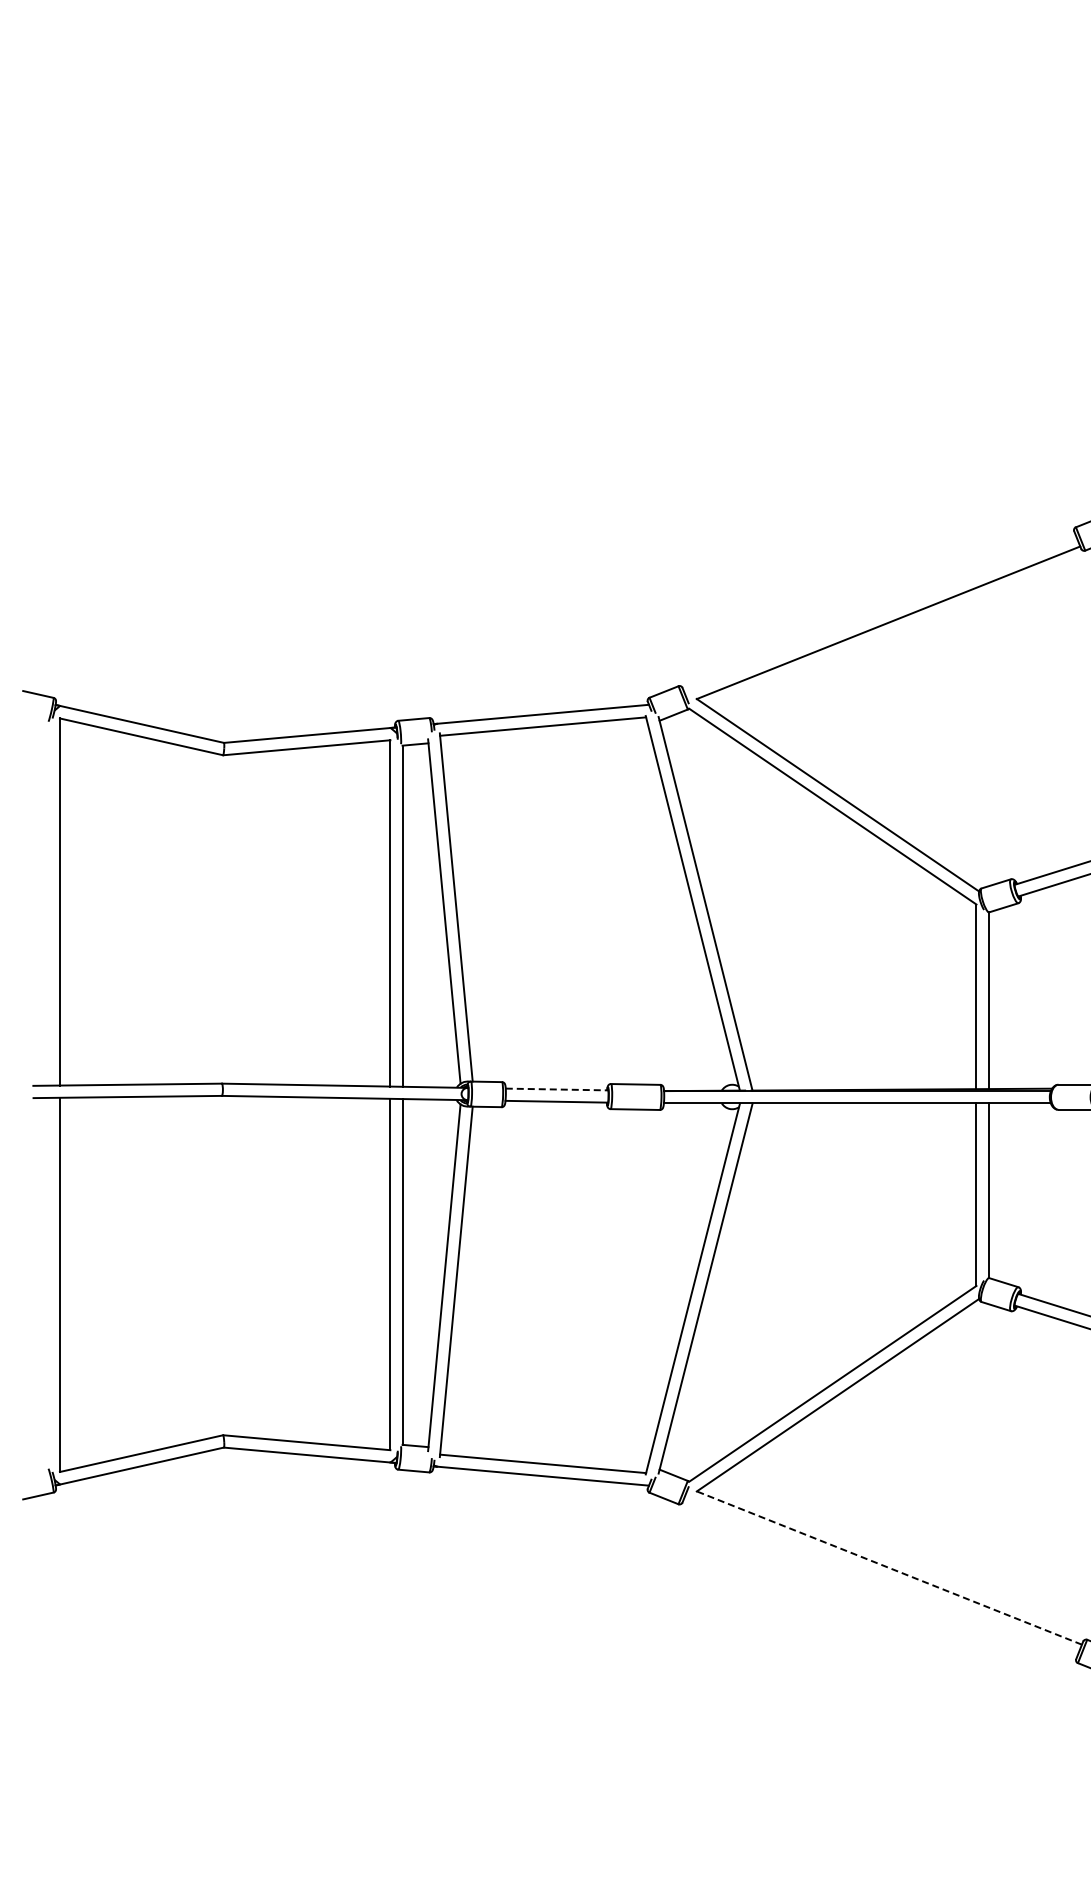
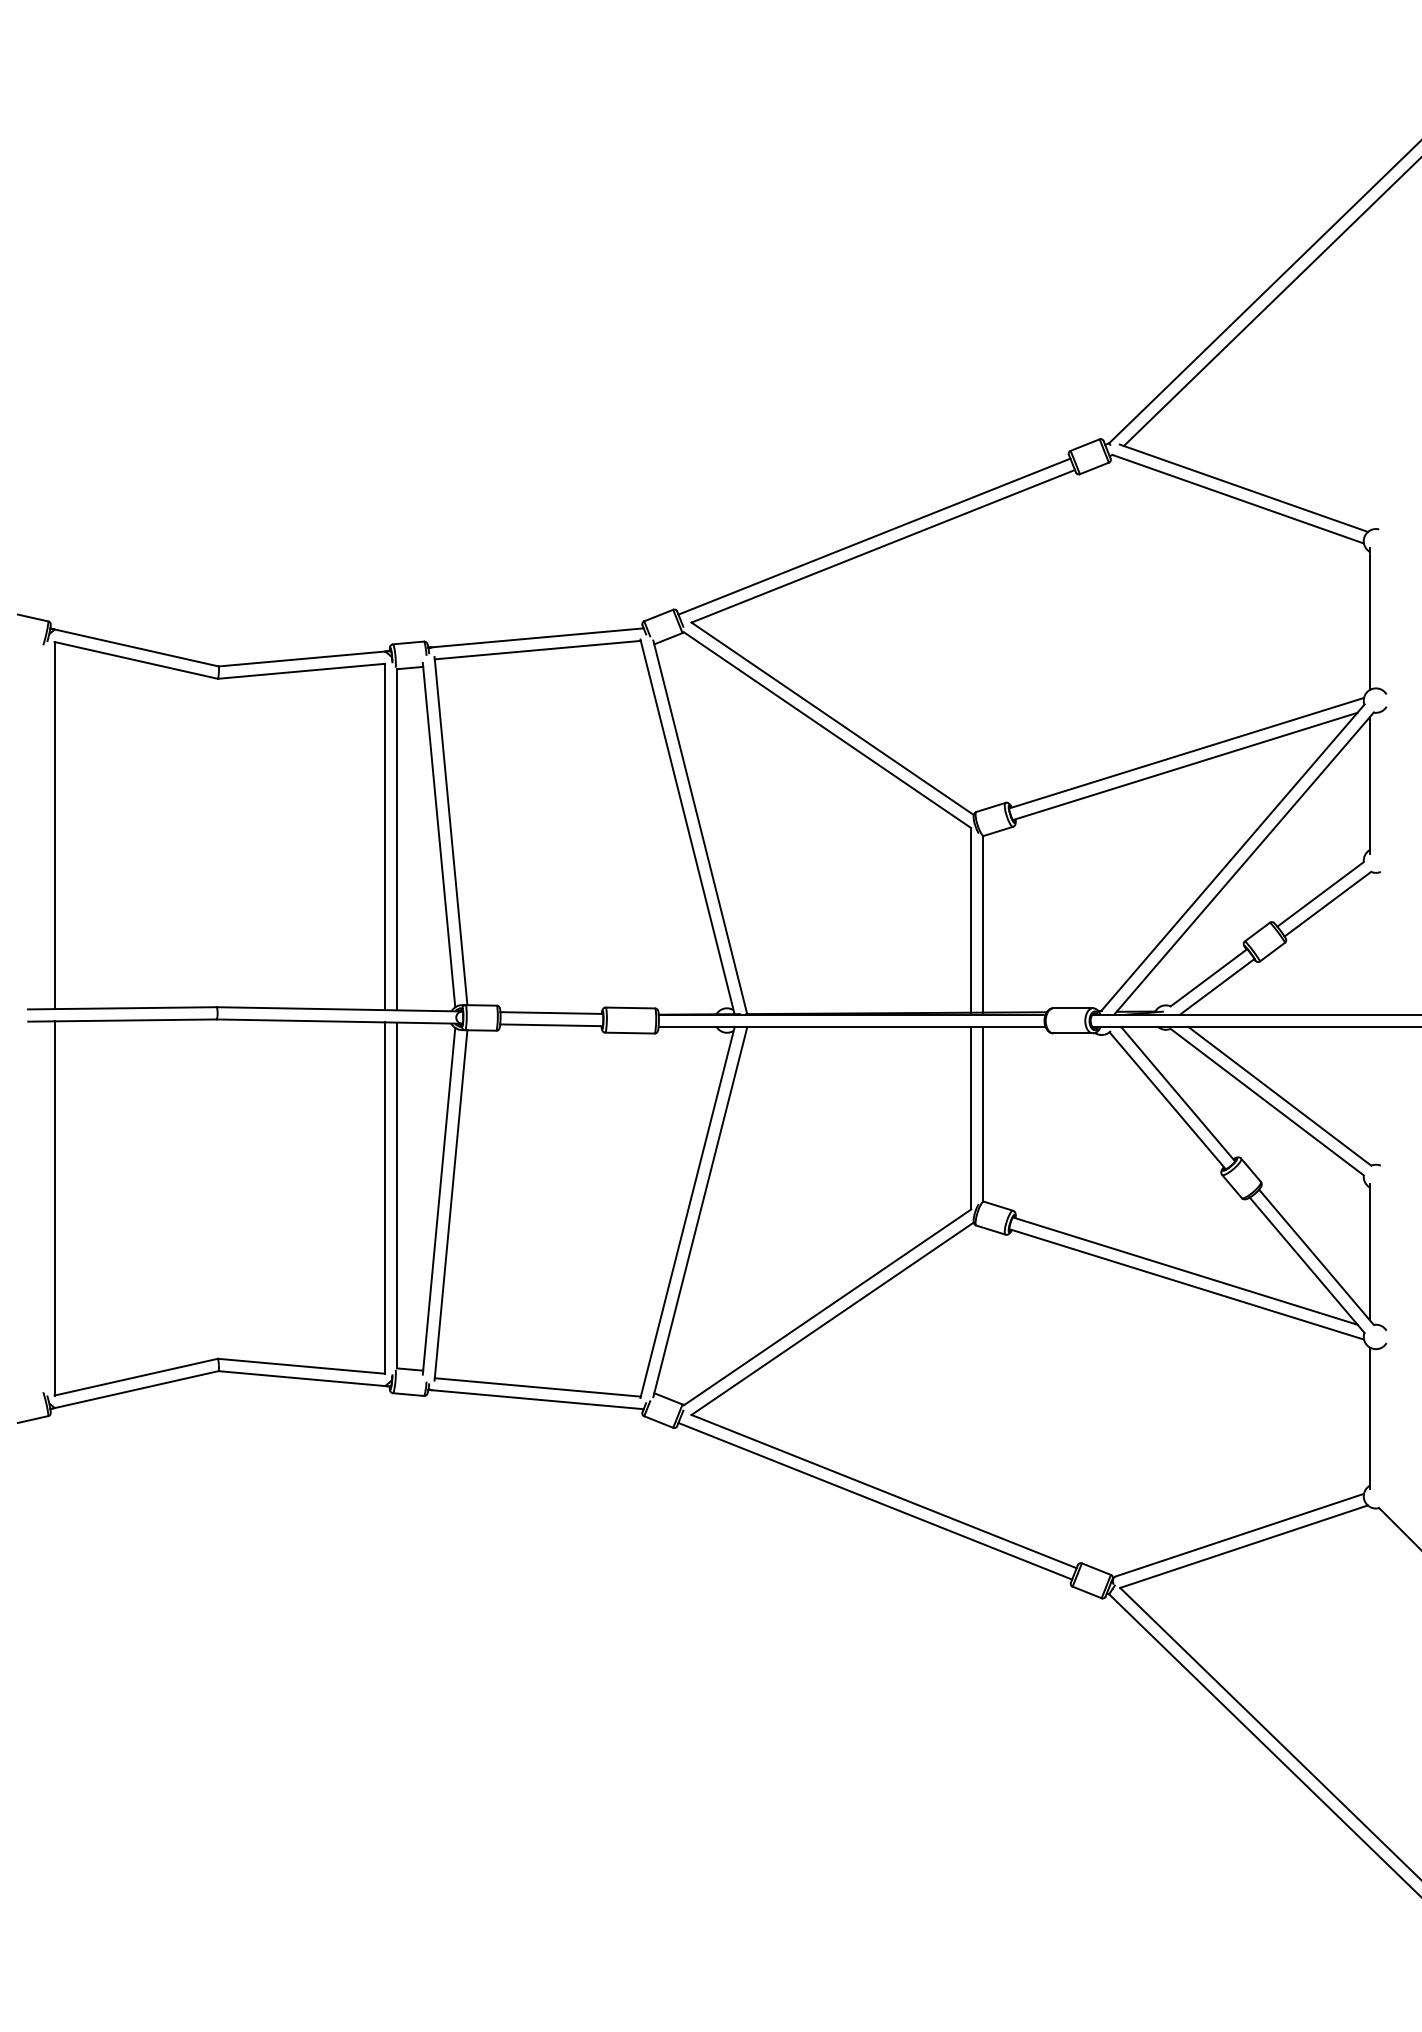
line: (879, 612) -> (874, 536), added
line: (557, 1089) -> (552, 1013), dashed -> solid
line: (888, 1567) -> (883, 1491), dashed -> solid
line: (880, 1576) -> (875, 1500), added

